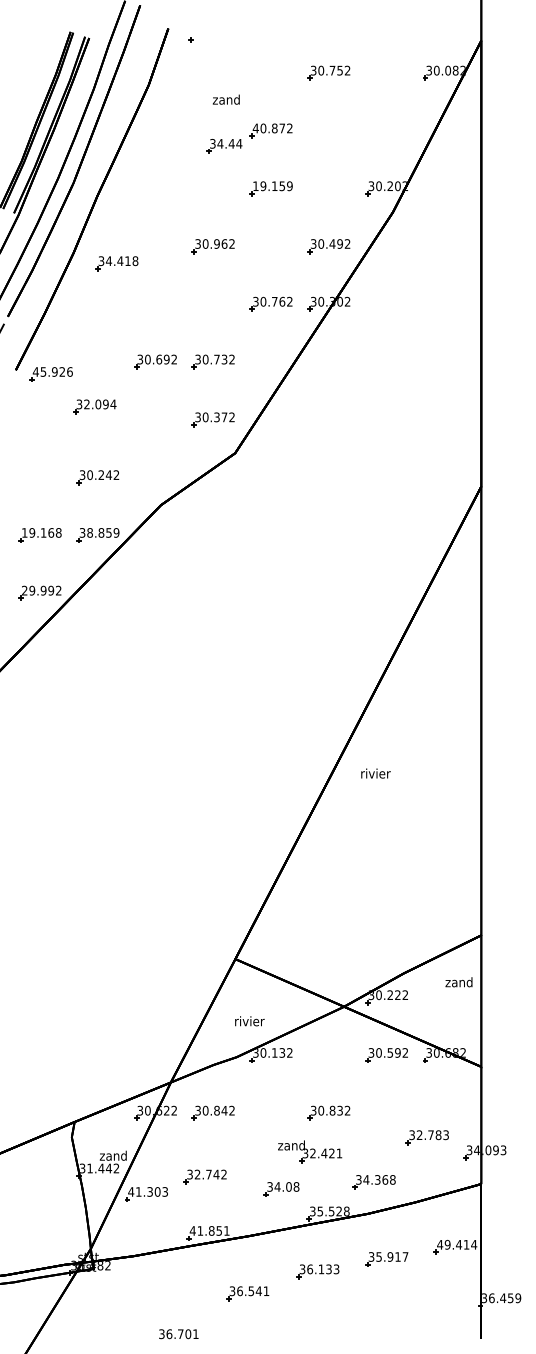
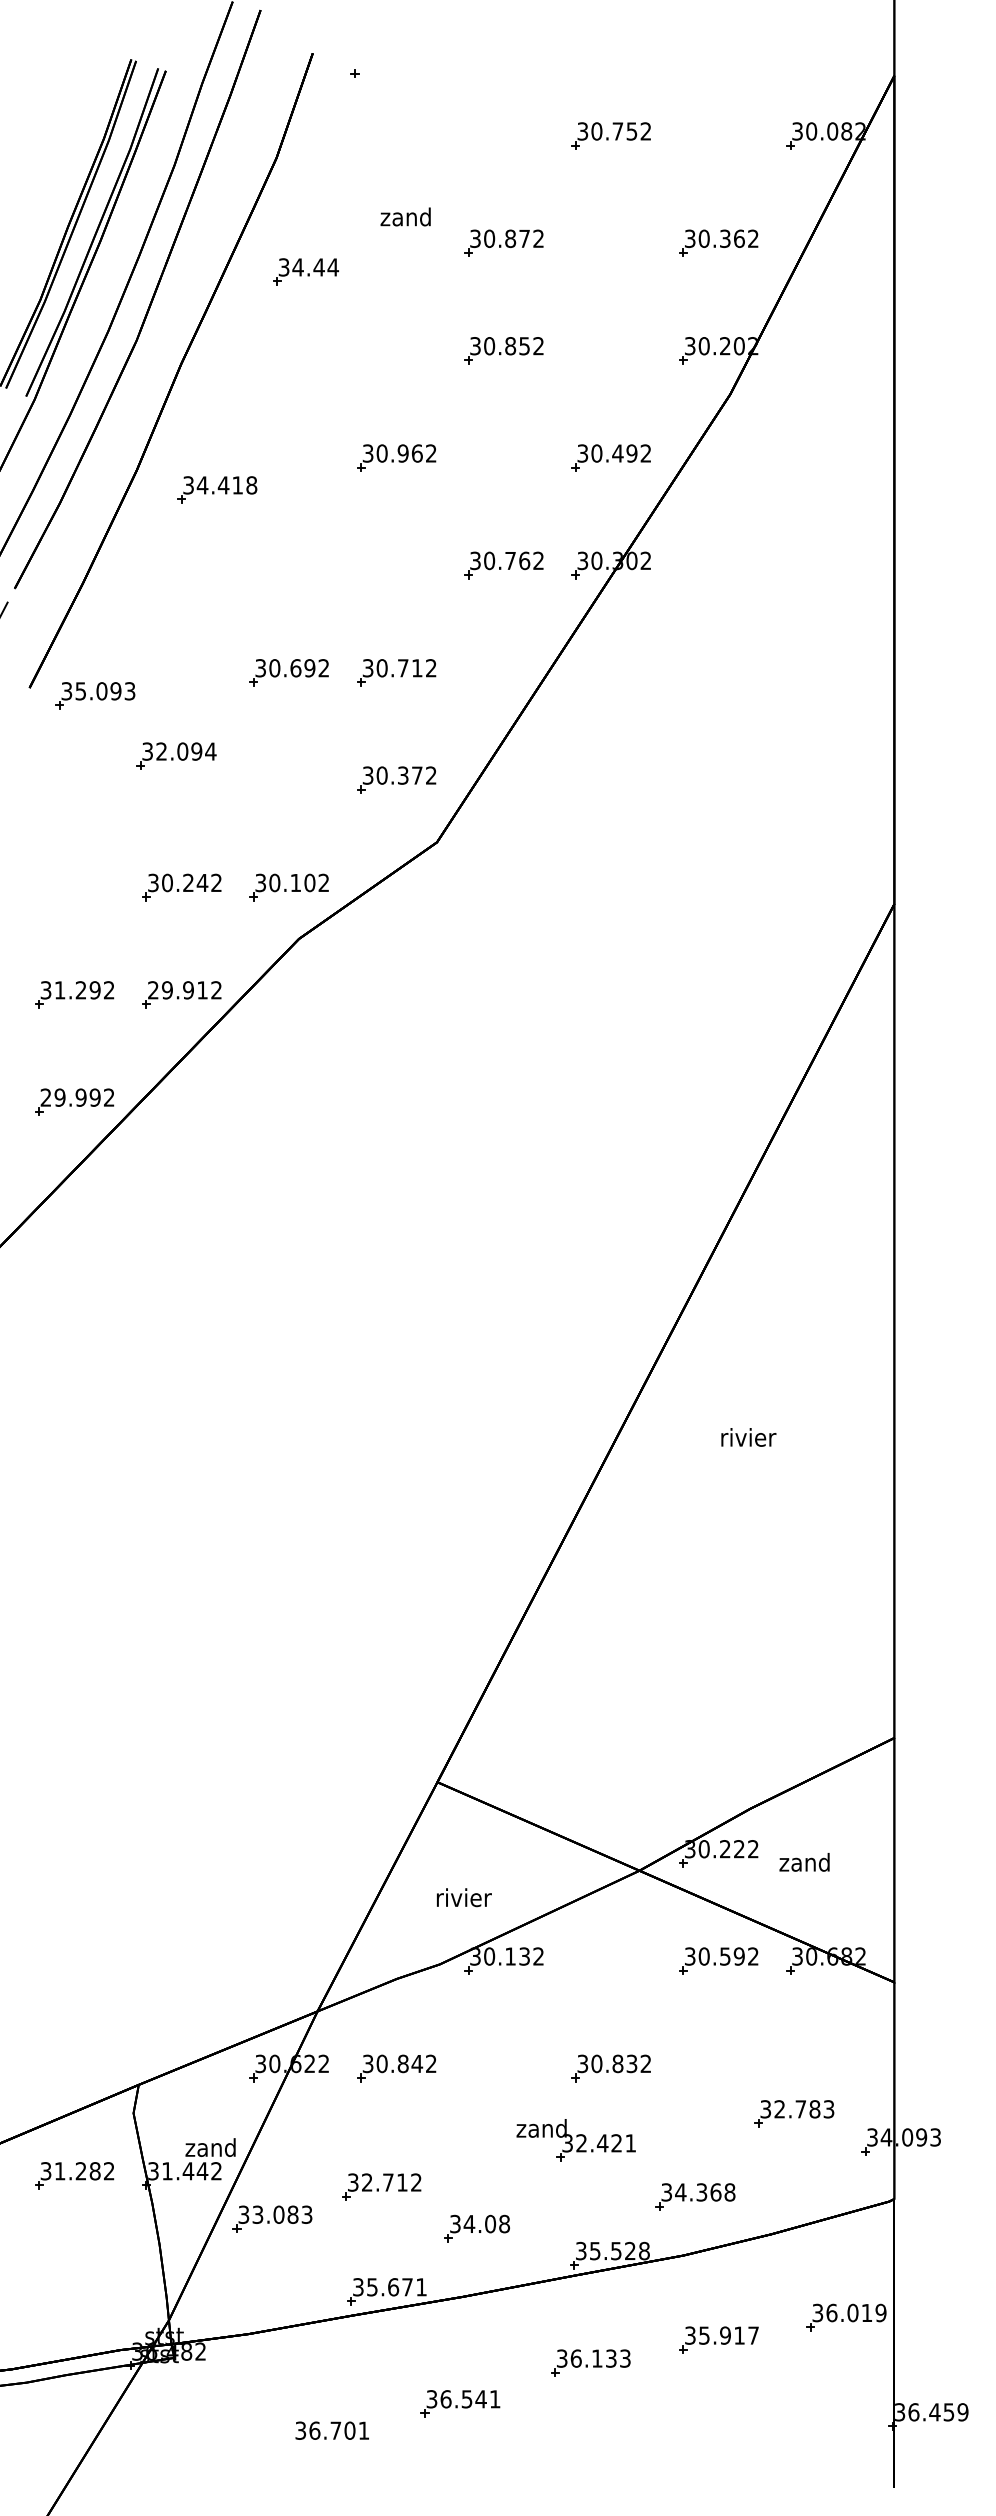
text: (225, 99) -> (404, 216), moved
text: (255, 128) -> (474, 238), 40.872 -> 30.872
part: (386, 130) -> (718, 242), added
part: (224, 146) -> (305, 272), moved
text: (272, 186) -> (506, 346), 19.159 -> 30.852
text: (224, 359) -> (417, 668), 30.732 -> 30.712
text: (52, 371) -> (97, 690), 45.926 -> 35.093
part: (155, 477) -> (288, 887), added
text: (41, 532) -> (77, 989), 19.168 -> 31.292
text: (99, 532) -> (184, 989), 38.859 -> 29.912
text: (375, 773) -> (747, 1437), moved
text: (458, 982) -> (803, 1862), moved
part: (39, 1170) -> (73, 2174), added
text: (216, 1174) -> (402, 2182), 32.742 -> 32.712
part: (281, 1189) -> (476, 2228), moved
text: (144, 1191) -> (268, 2213), 41.303 -> 33.083
text: (205, 1230) -> (381, 2286), 41.851 -> 35.671
text: (457, 1244) -> (850, 2312), 49.414 -> 36.019
text: (178, 1334) -> (331, 2431), moved

